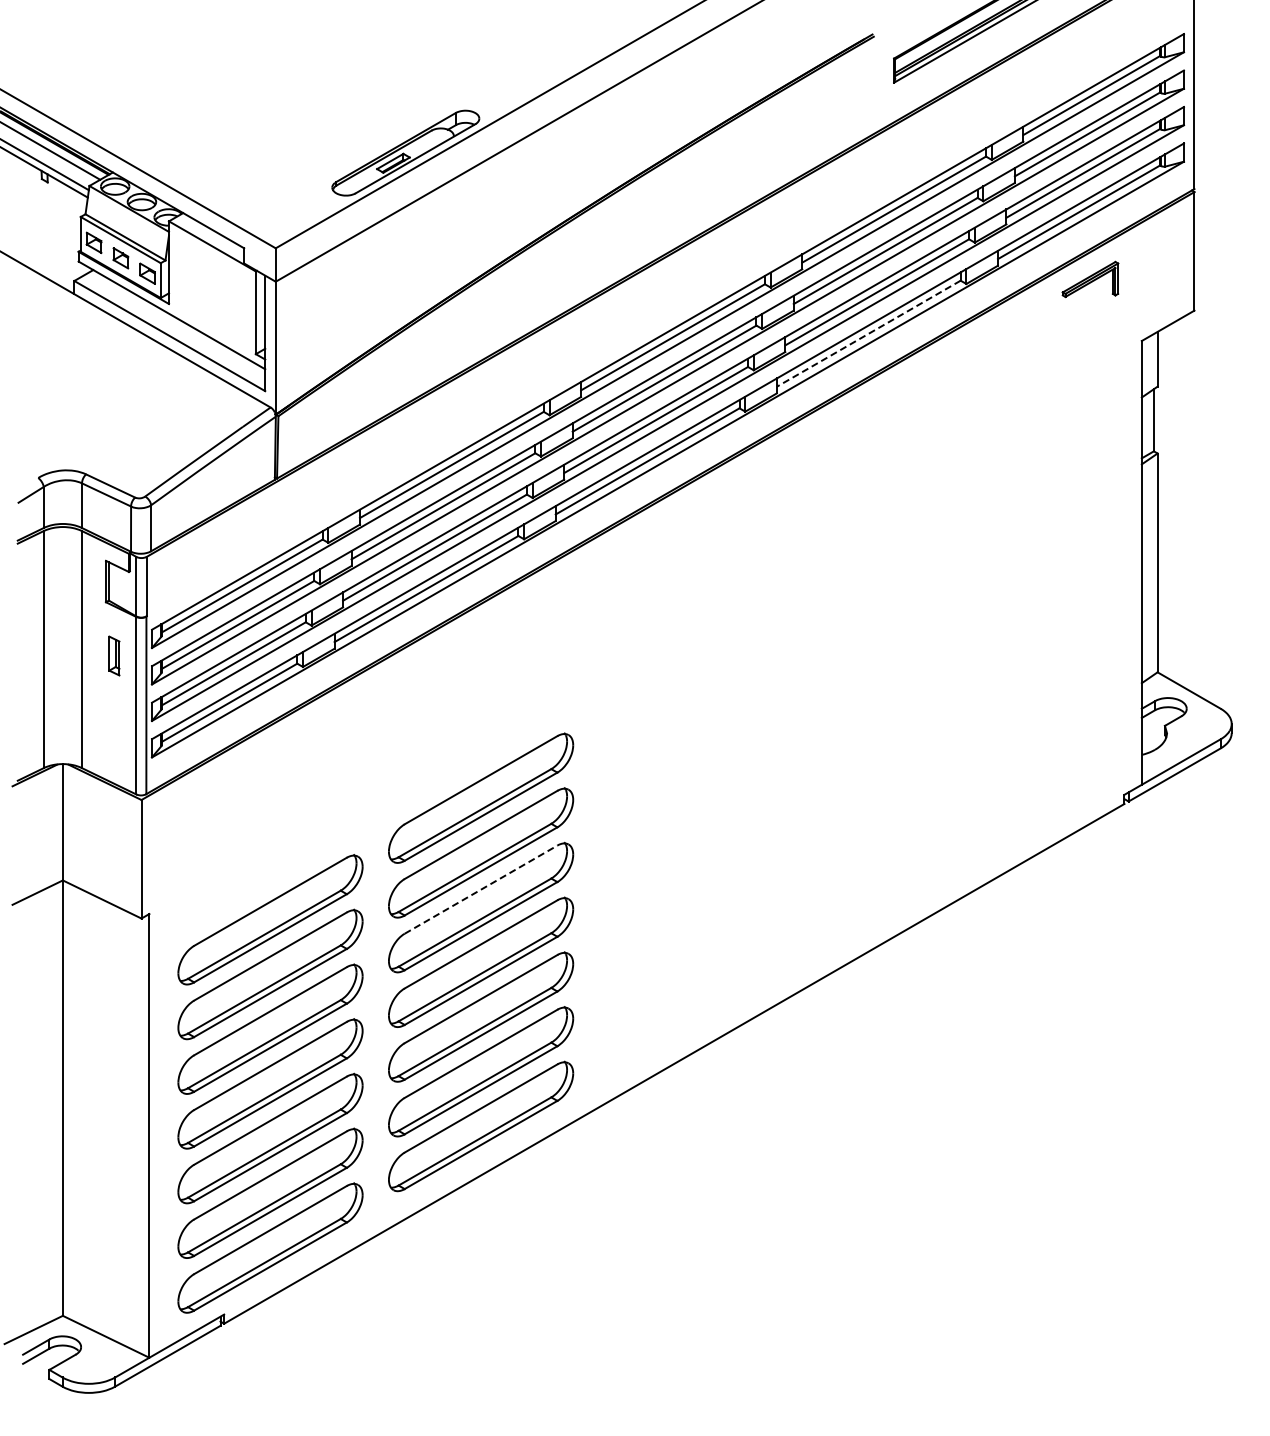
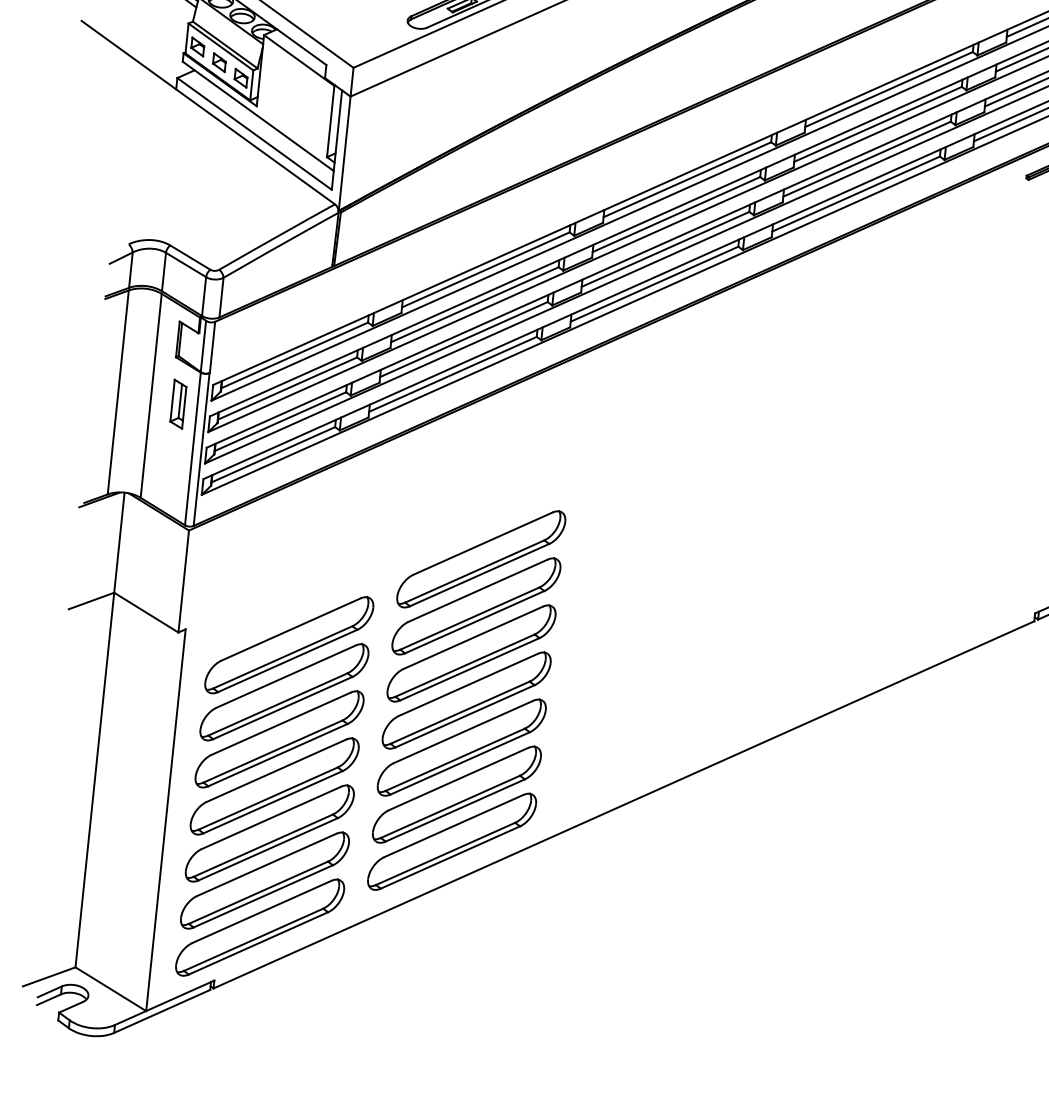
line: (868, 334) -> (855, 194), dashed -> solid
part: (114, 655) -> (178, 403), size x1.43
line: (481, 889) -> (473, 637), dashed -> solid

